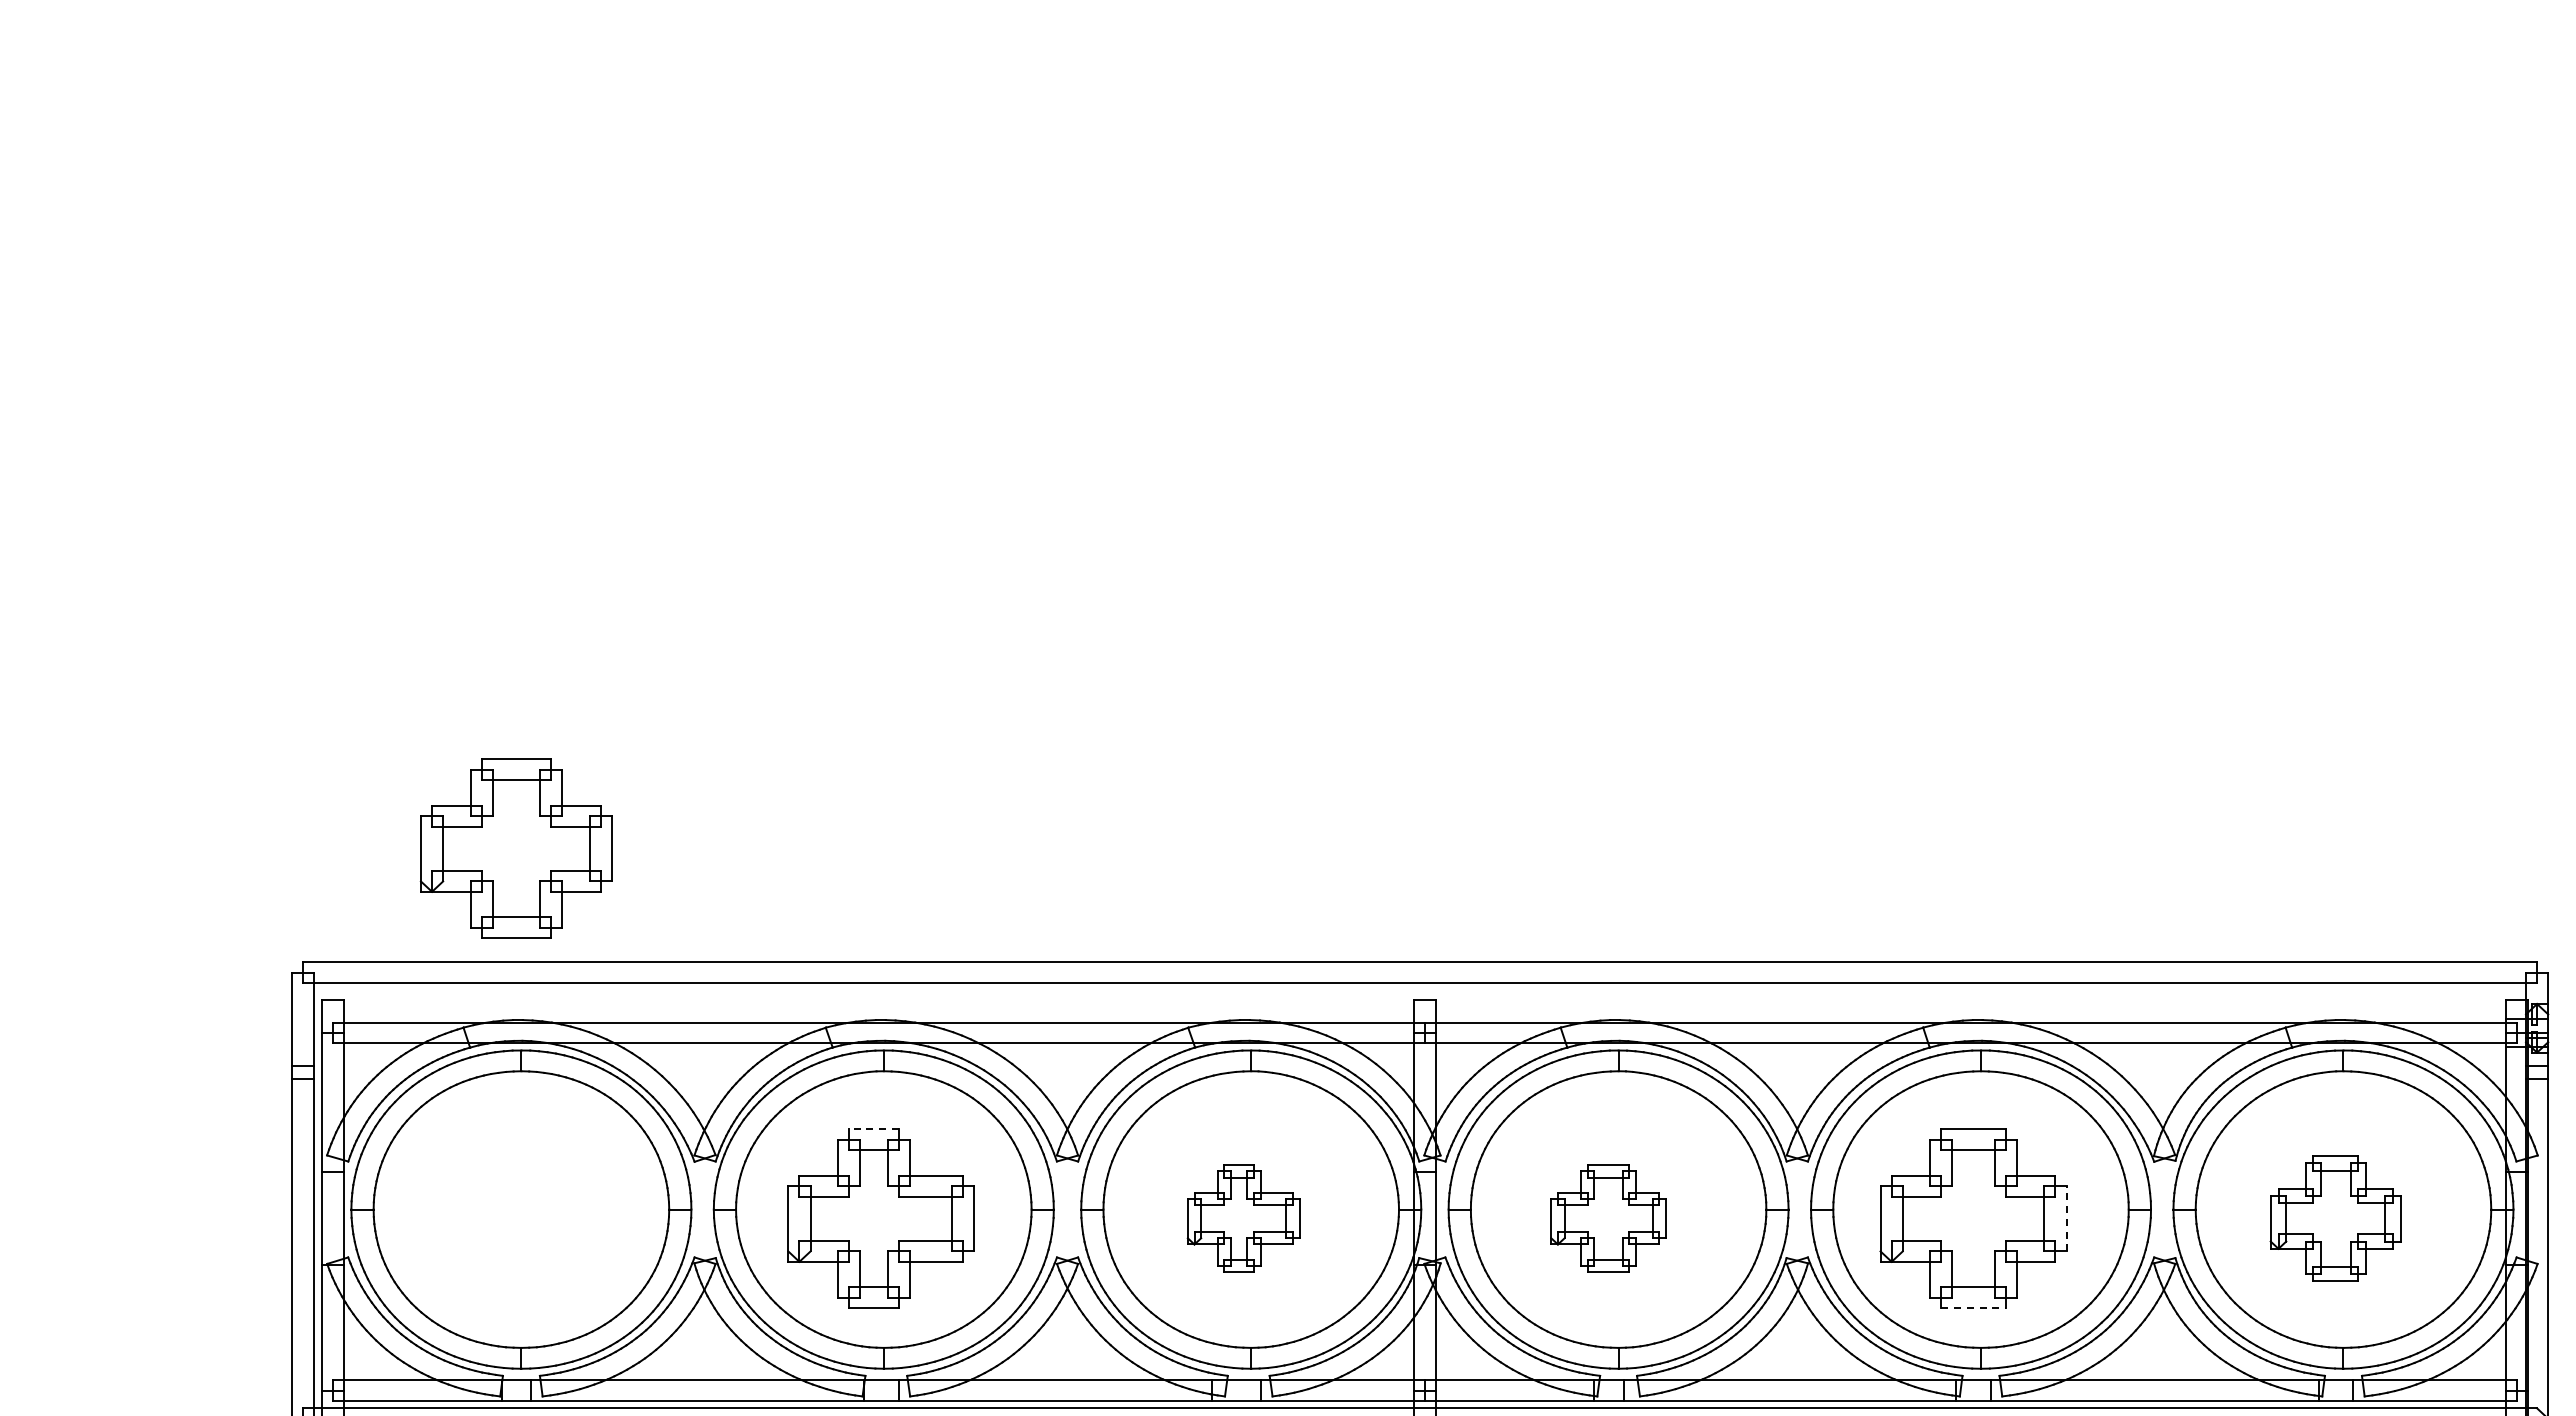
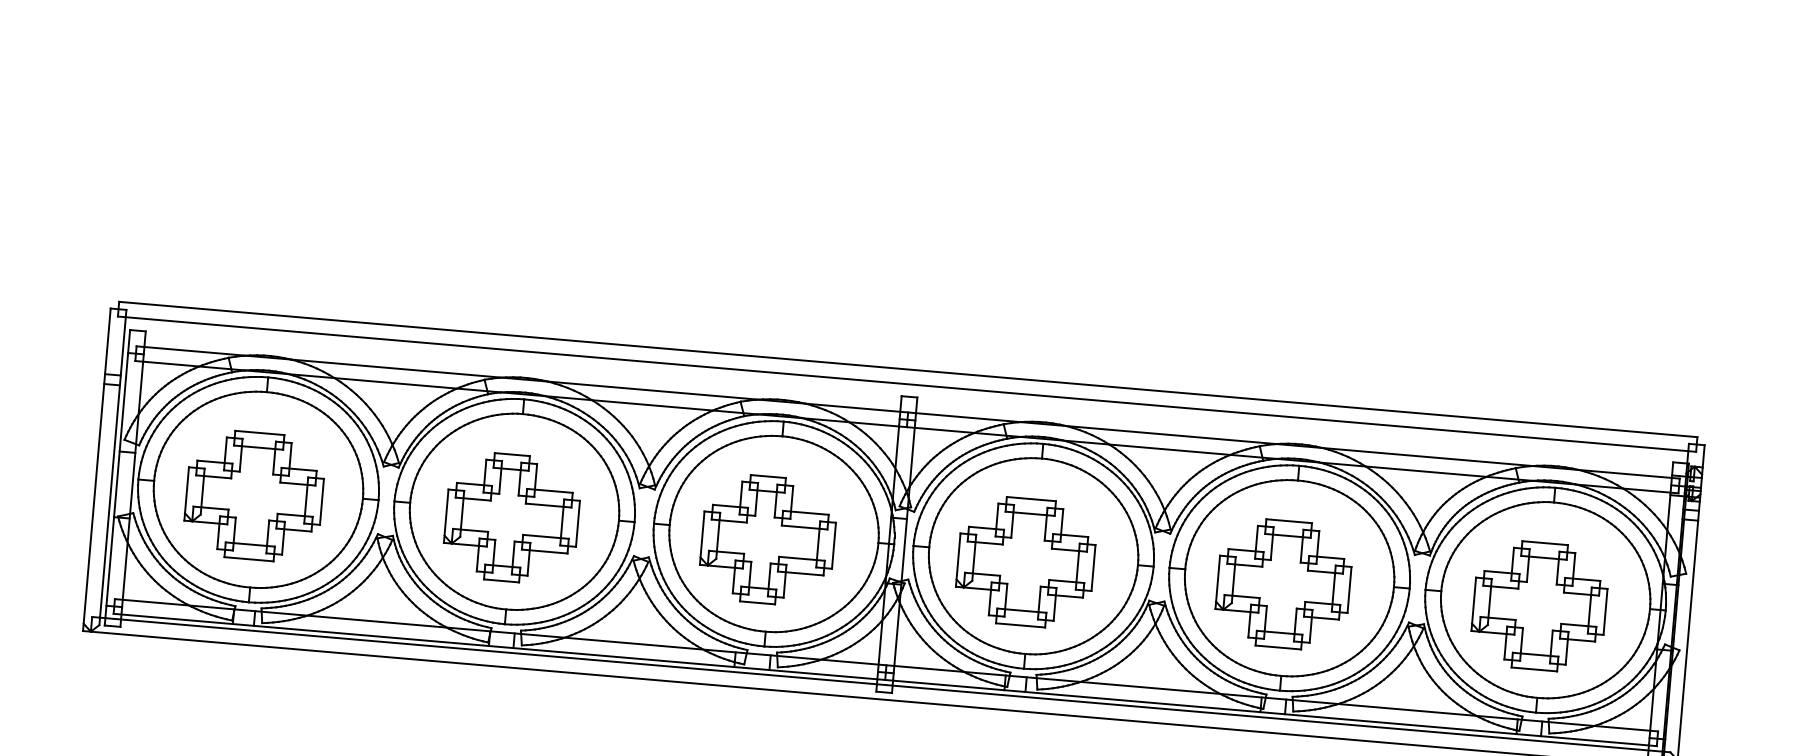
part: (515, 848) -> (253, 495), moved
line: (873, 1129) -> (512, 454), dashed -> solid
part: (1243, 1218) -> (768, 539), size x1.67
part: (1608, 1218) -> (1025, 561), size x1.67
line: (2066, 1218) -> (1349, 589), dashed -> solid
part: (2335, 1218) -> (1539, 606), size x1.43
line: (1974, 1308) -> (1279, 647), dashed -> solid

